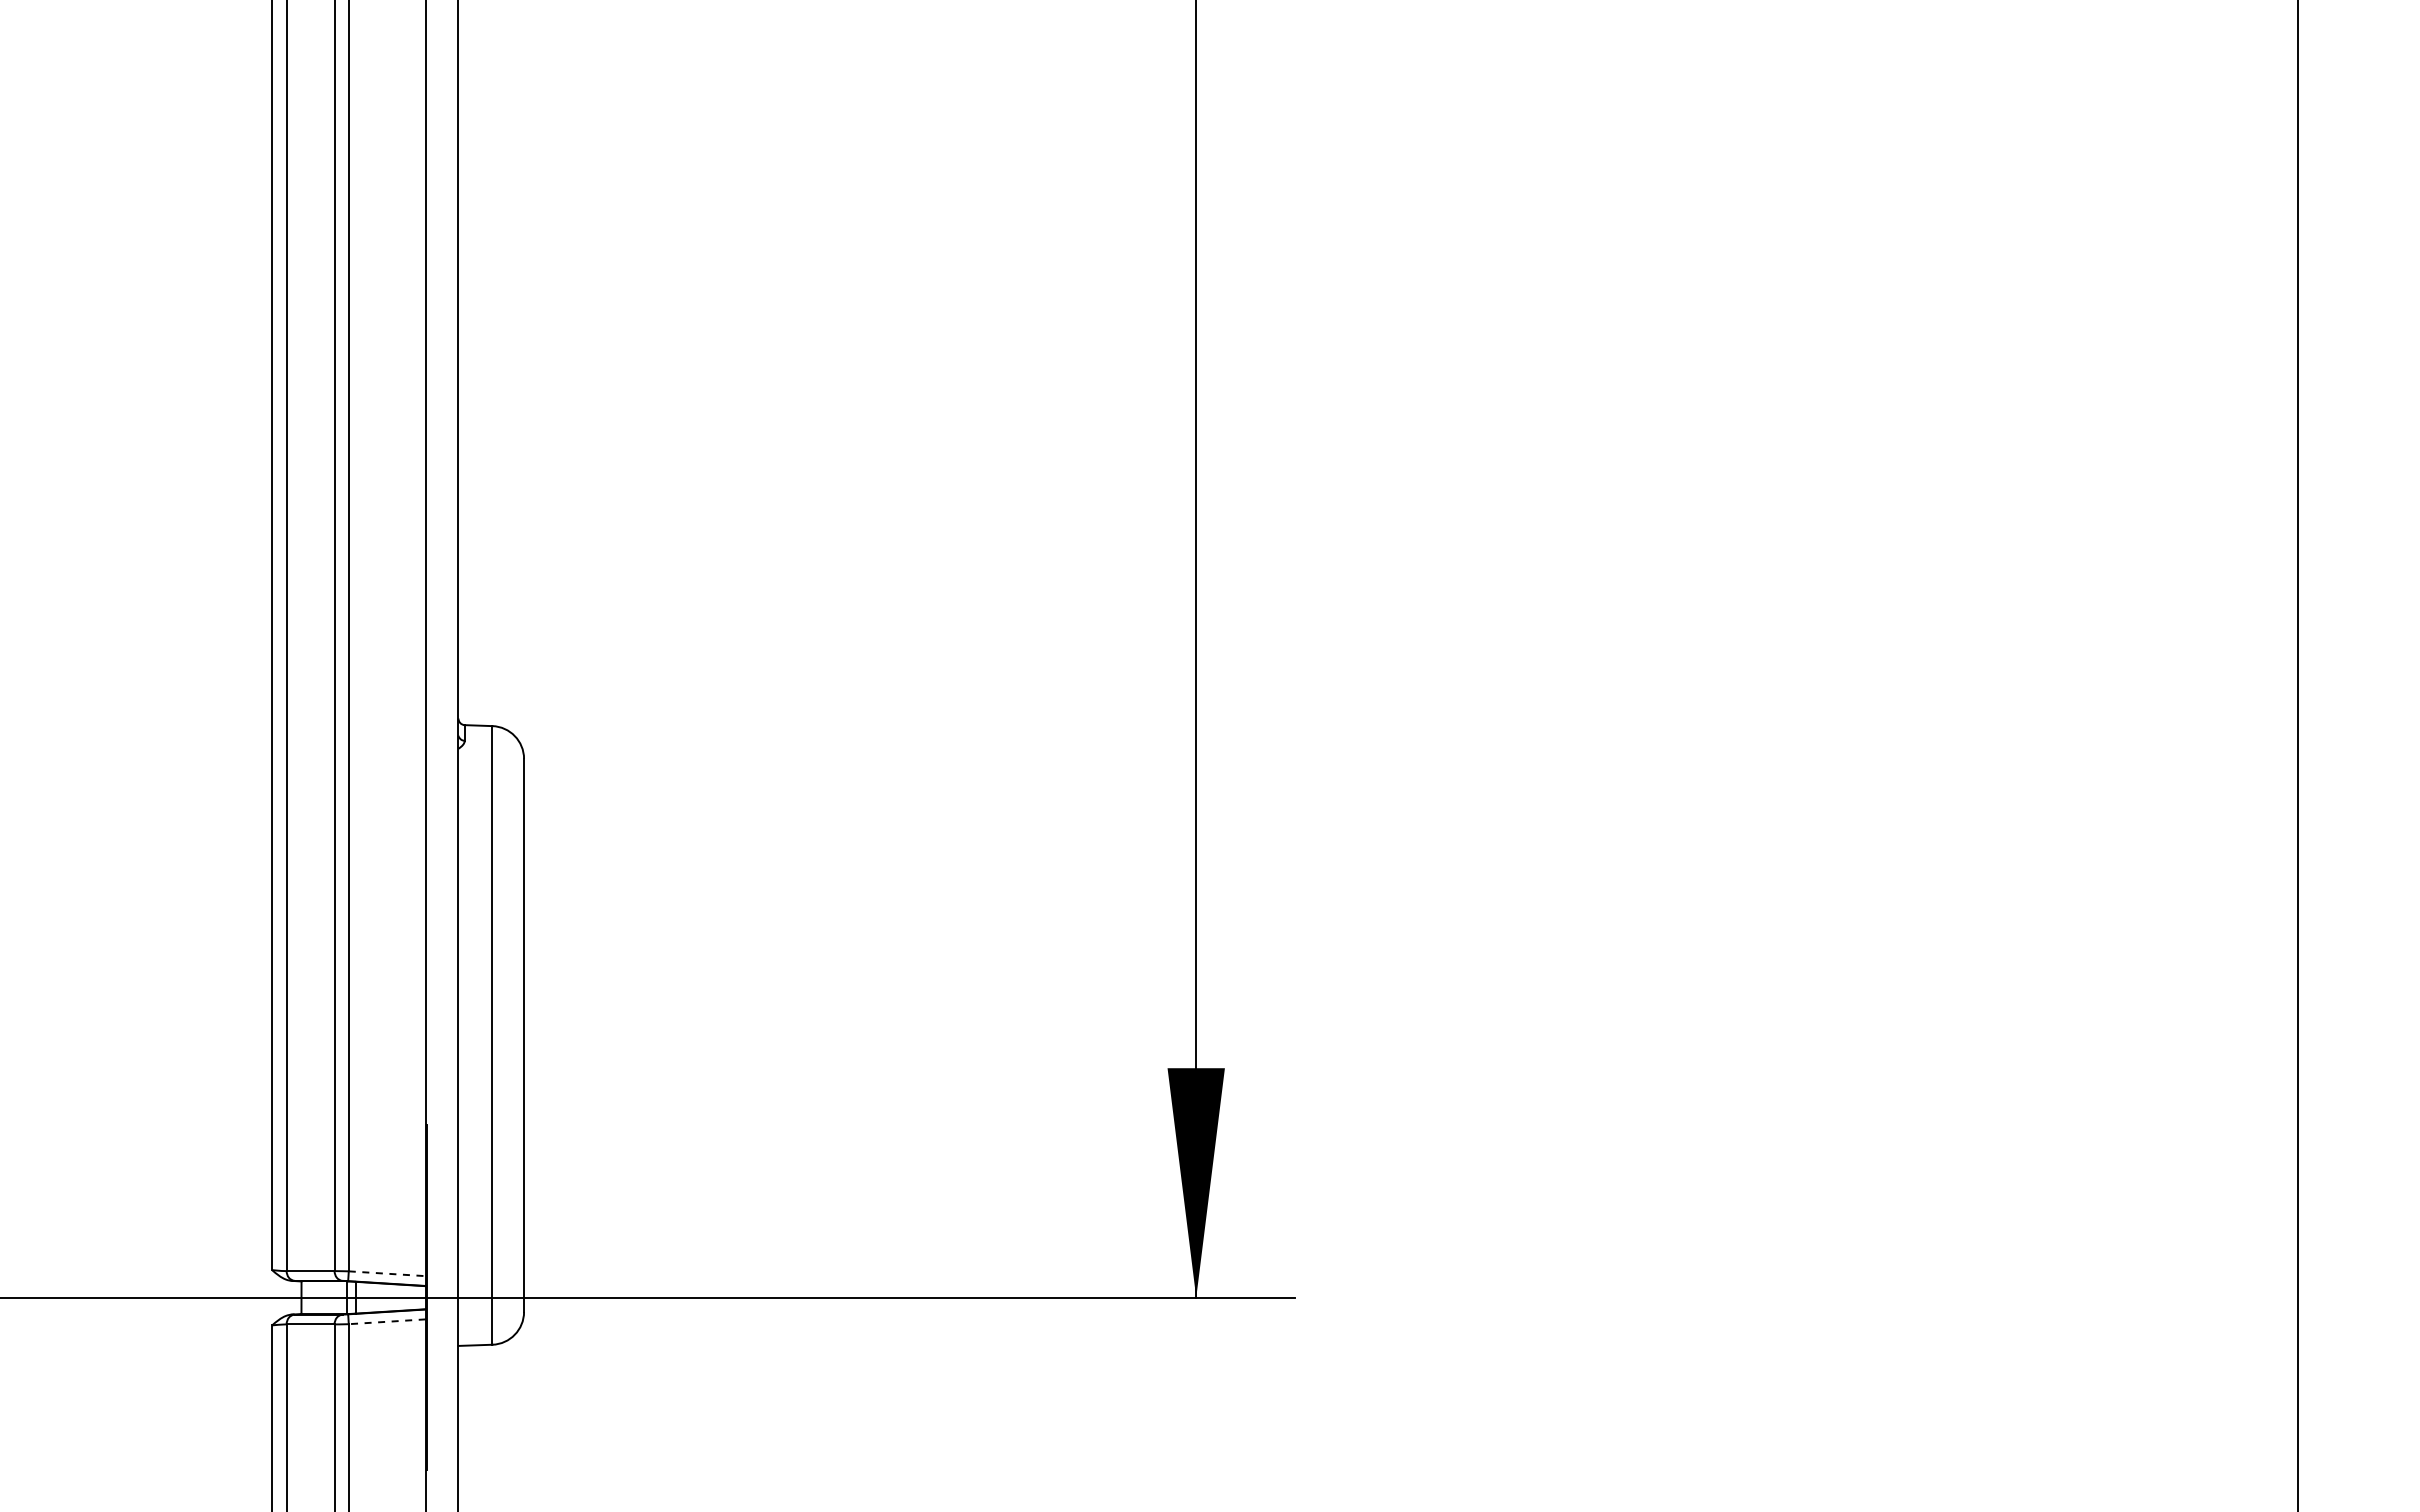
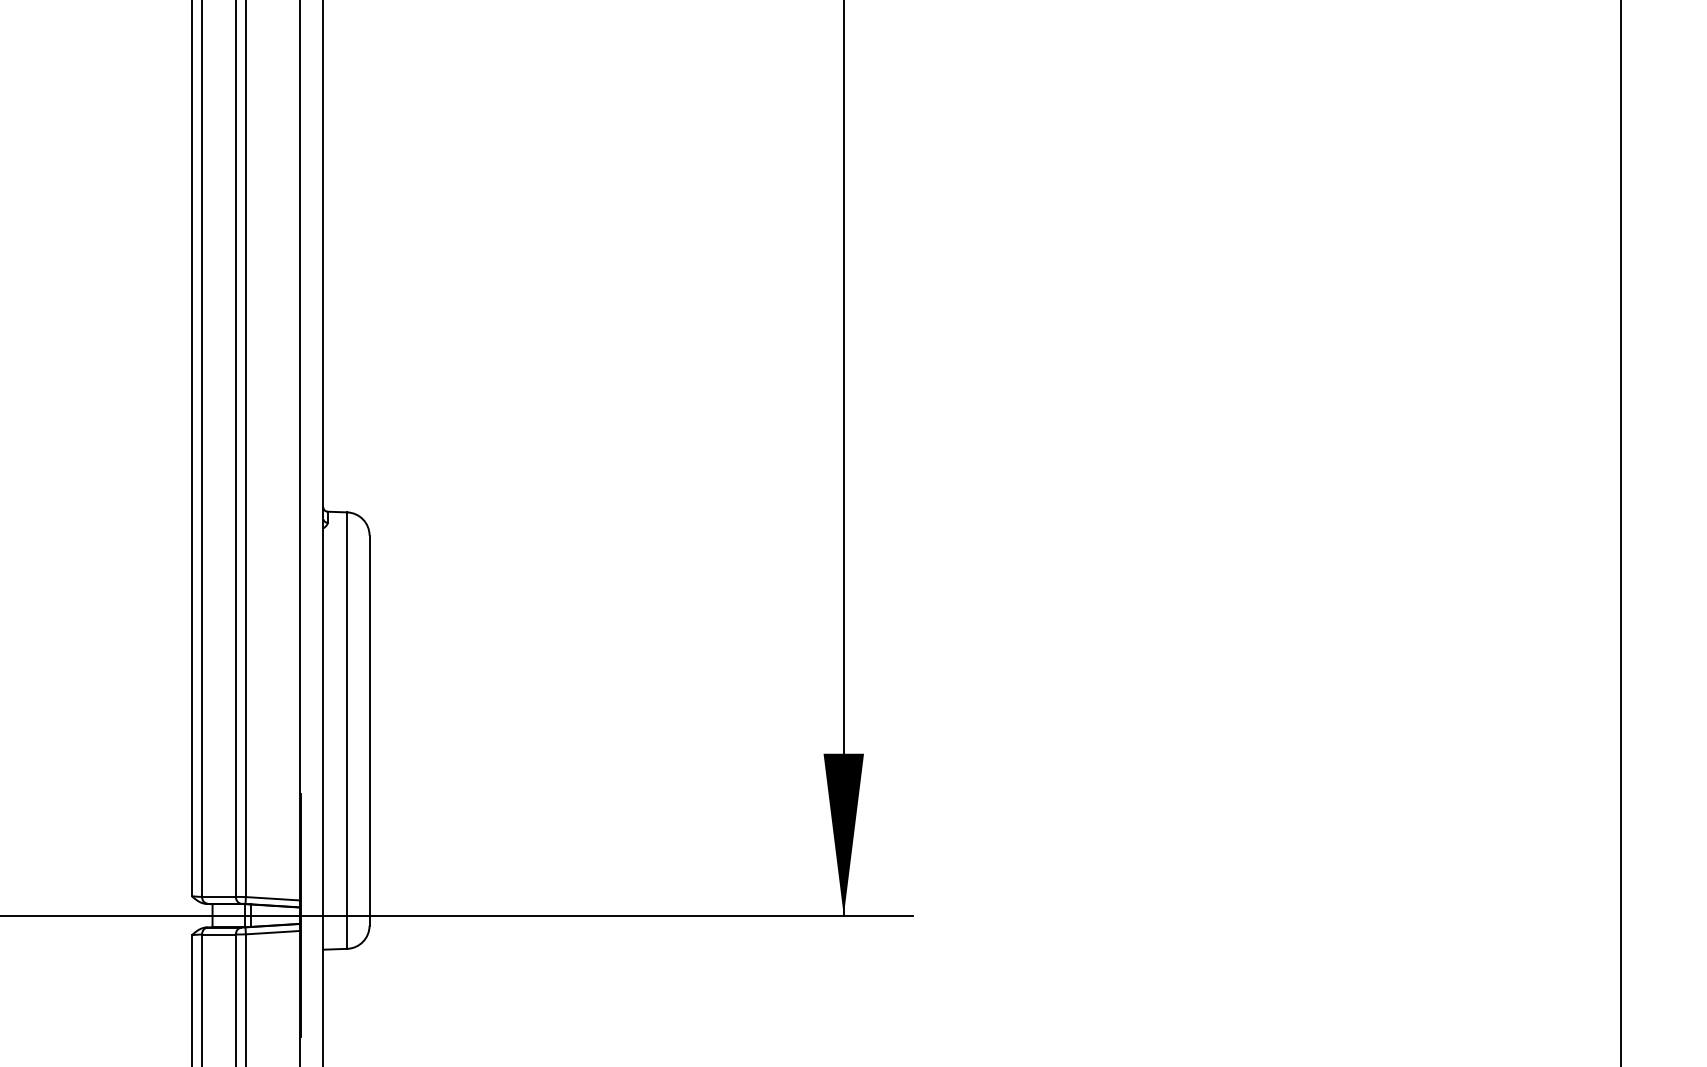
line: (387, 1273) -> (273, 898), dashed -> solid
line: (387, 1321) -> (273, 932), dashed -> solid

